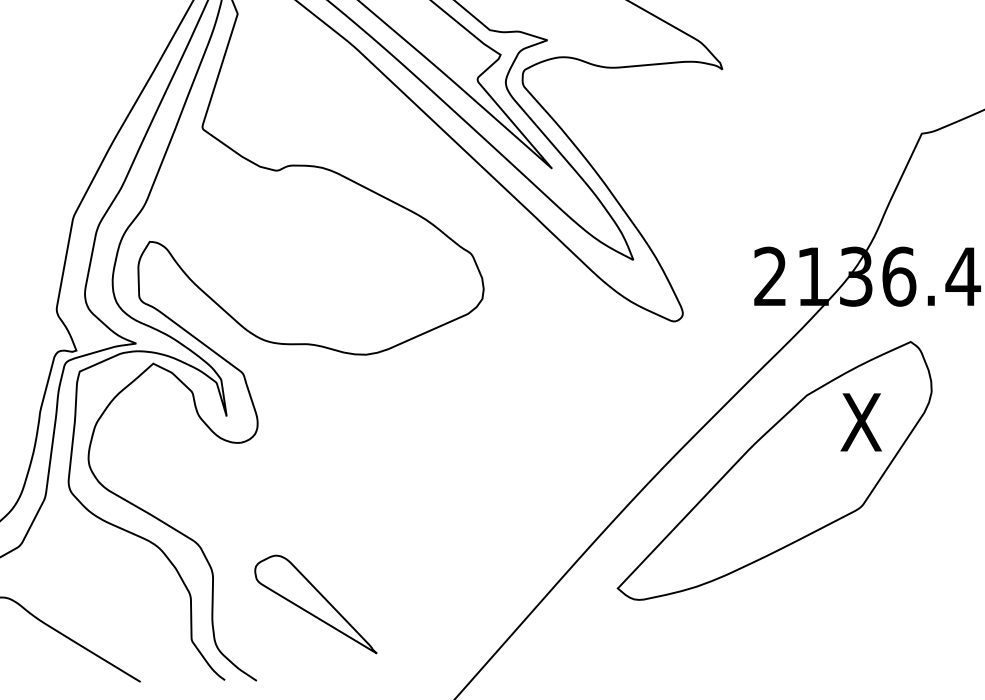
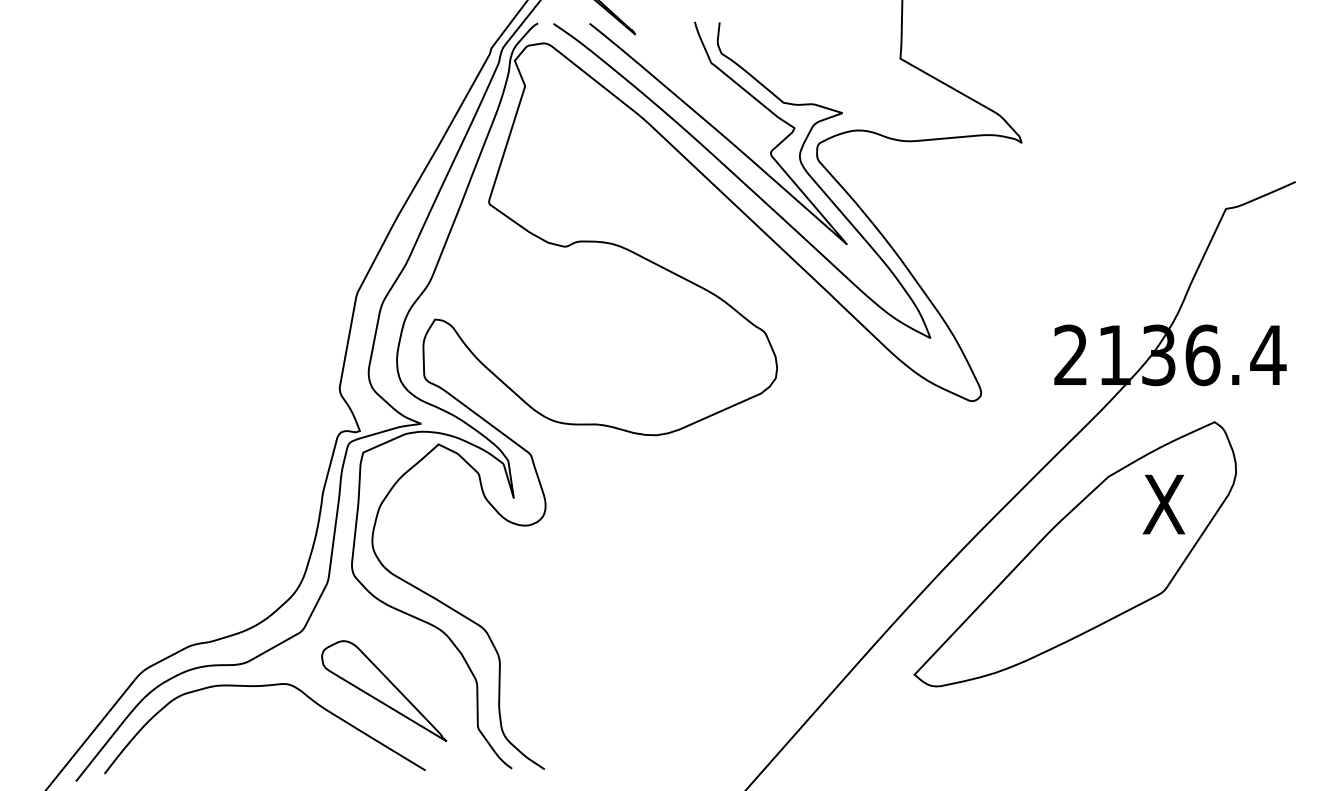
part: (316, 603) -> (384, 690), moved

